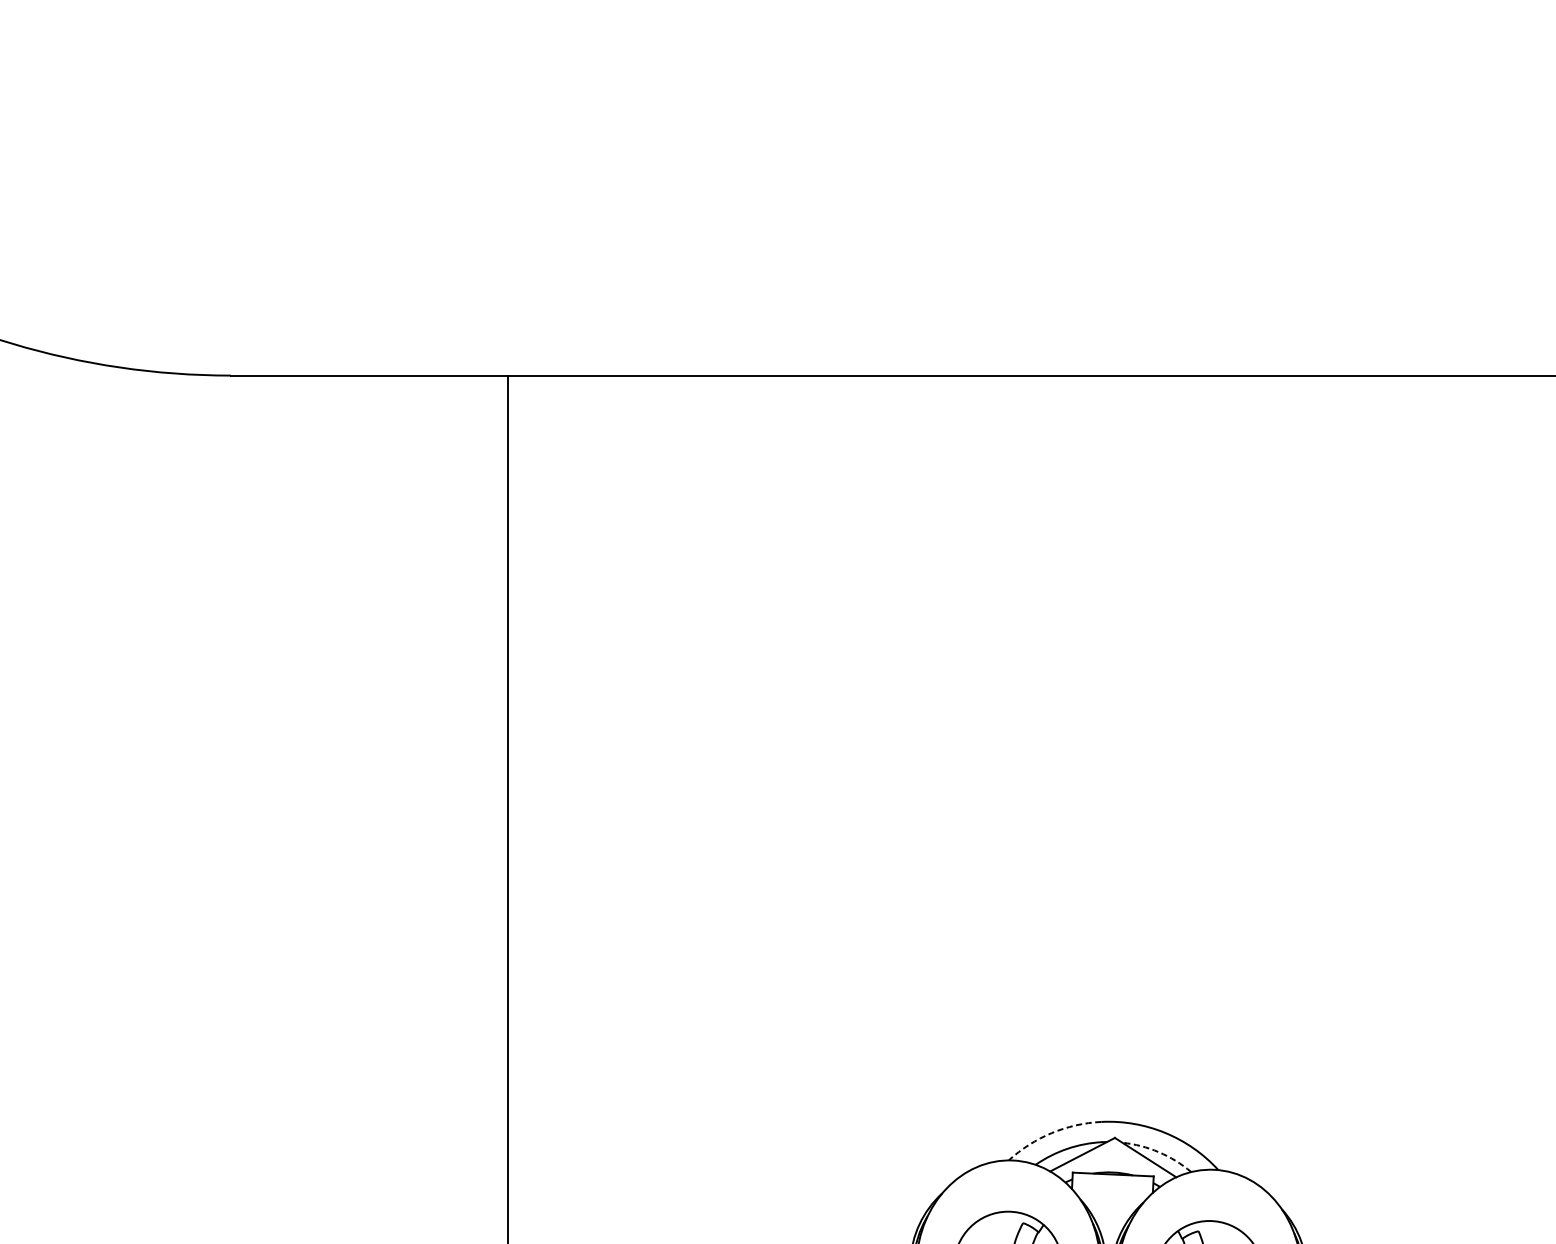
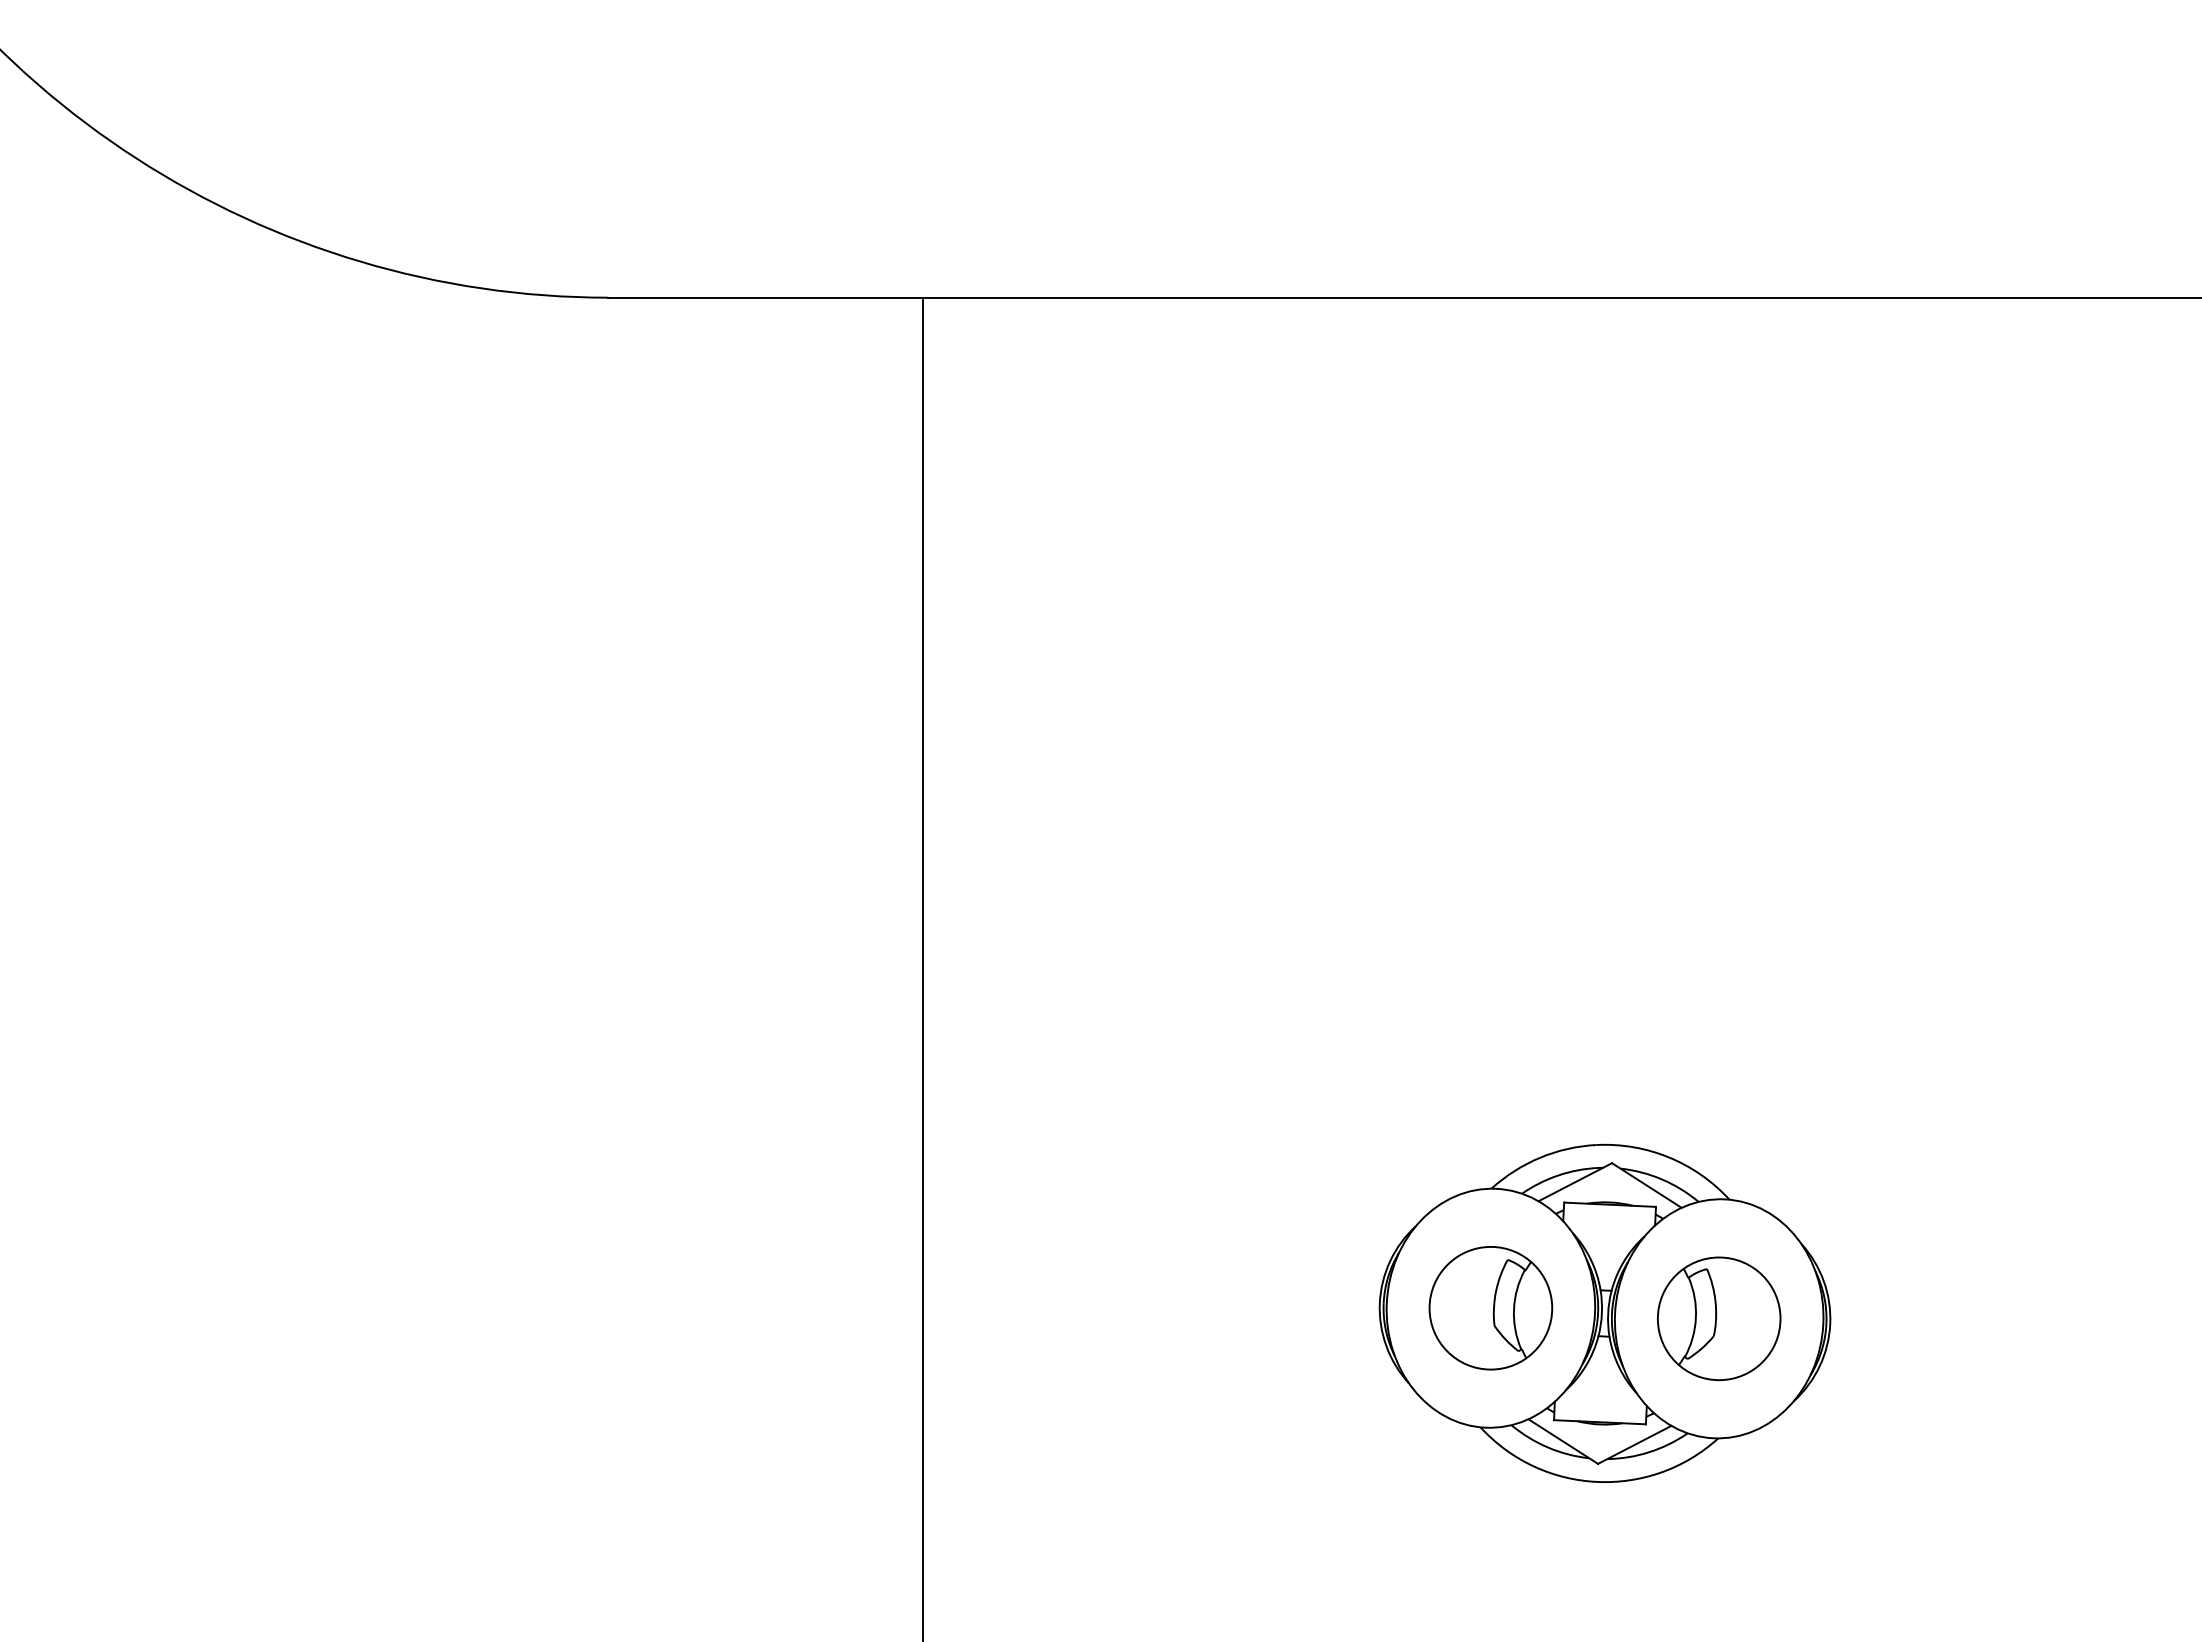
arc: (1051, 1132) -> (1540, 1157), dashed -> solid
arc: (1159, 1152) -> (1662, 1179), dashed -> solid

